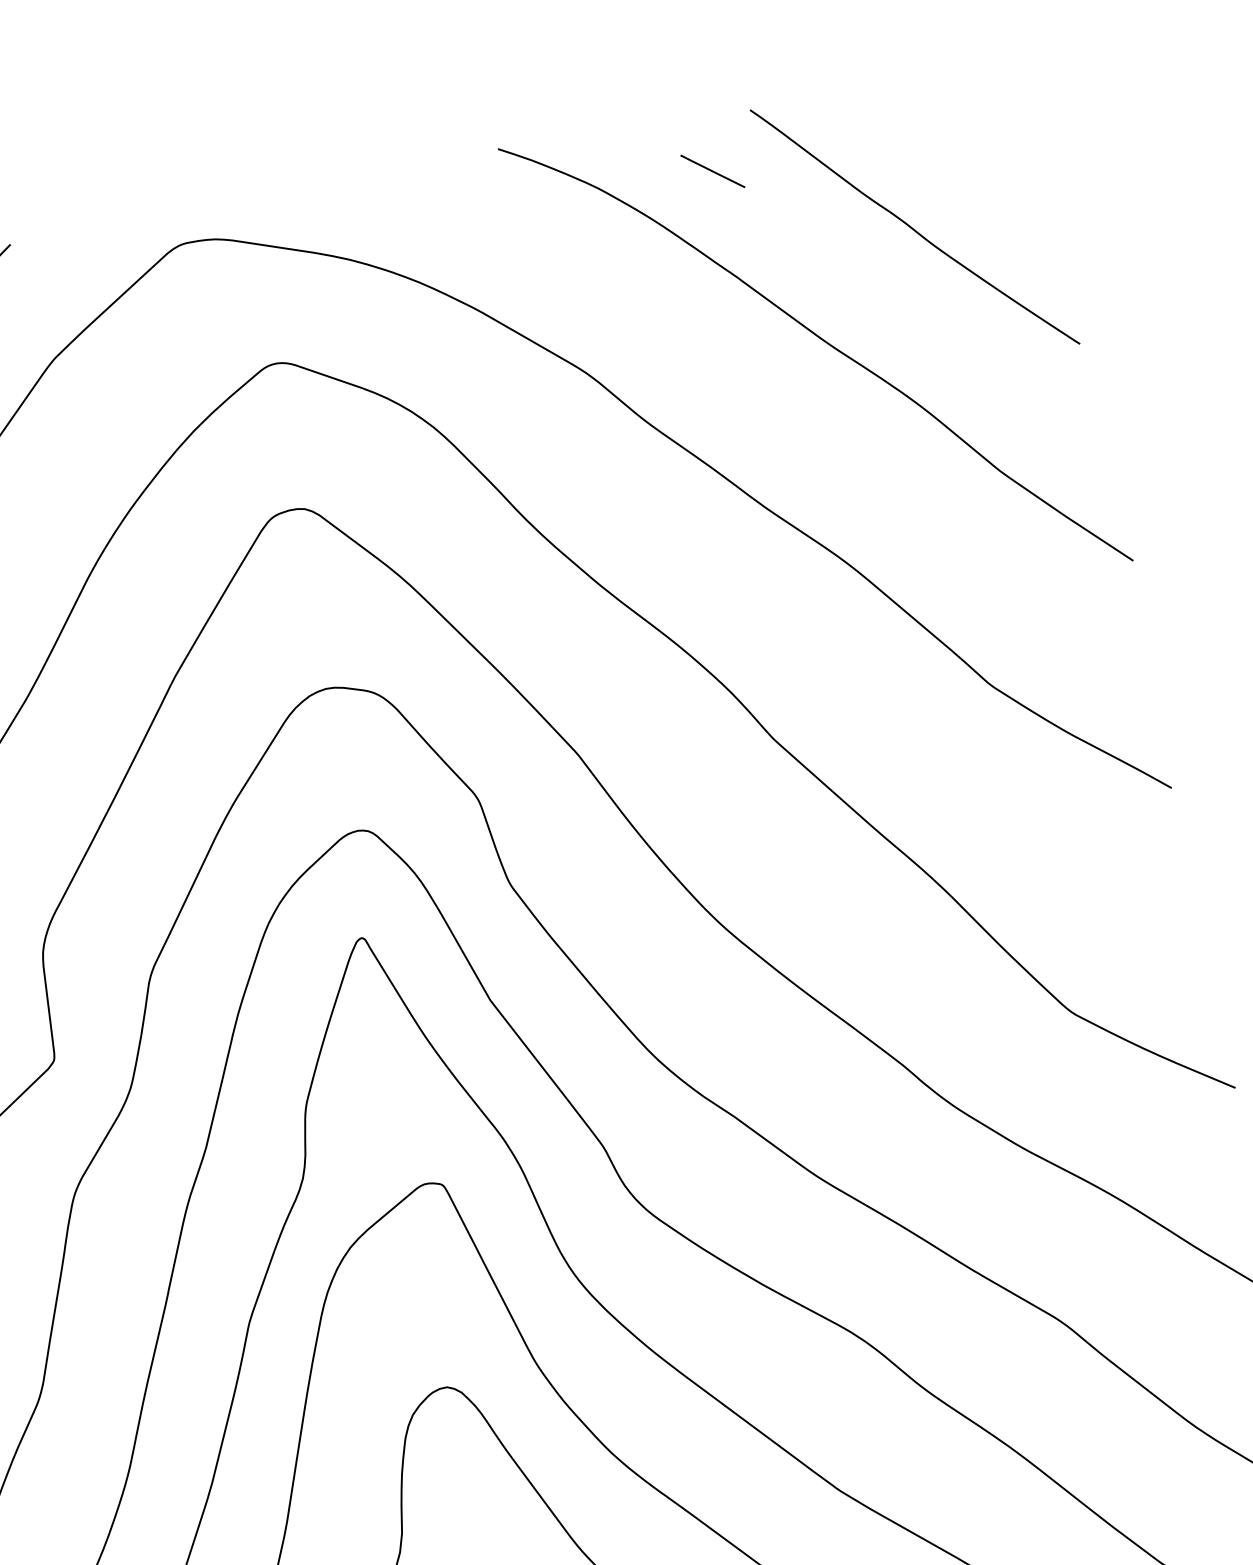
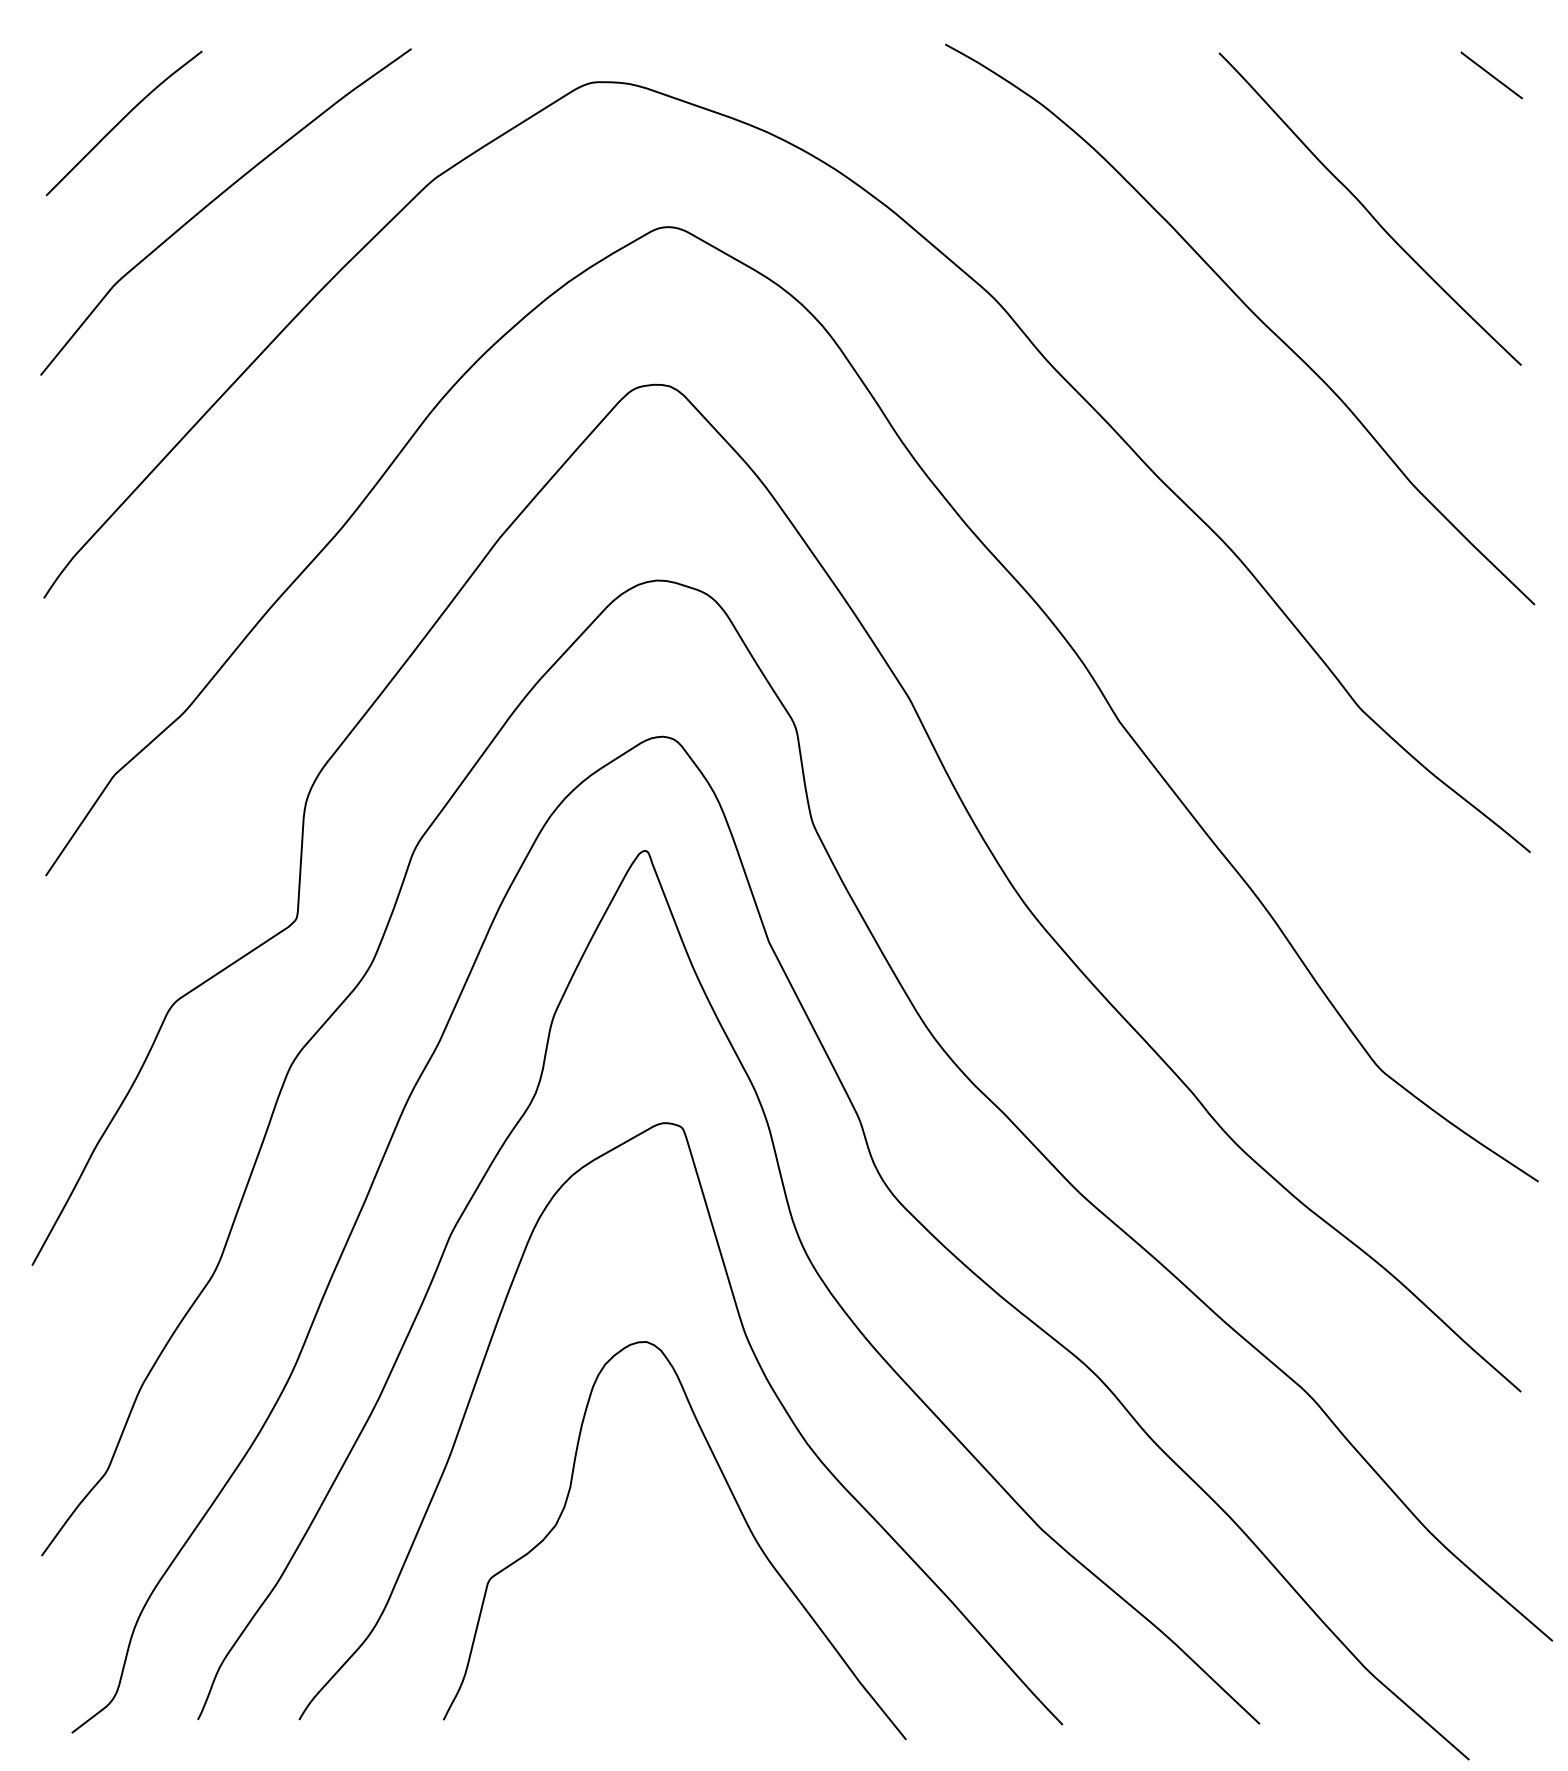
line: (712, 171) -> (1491, 75), moved

